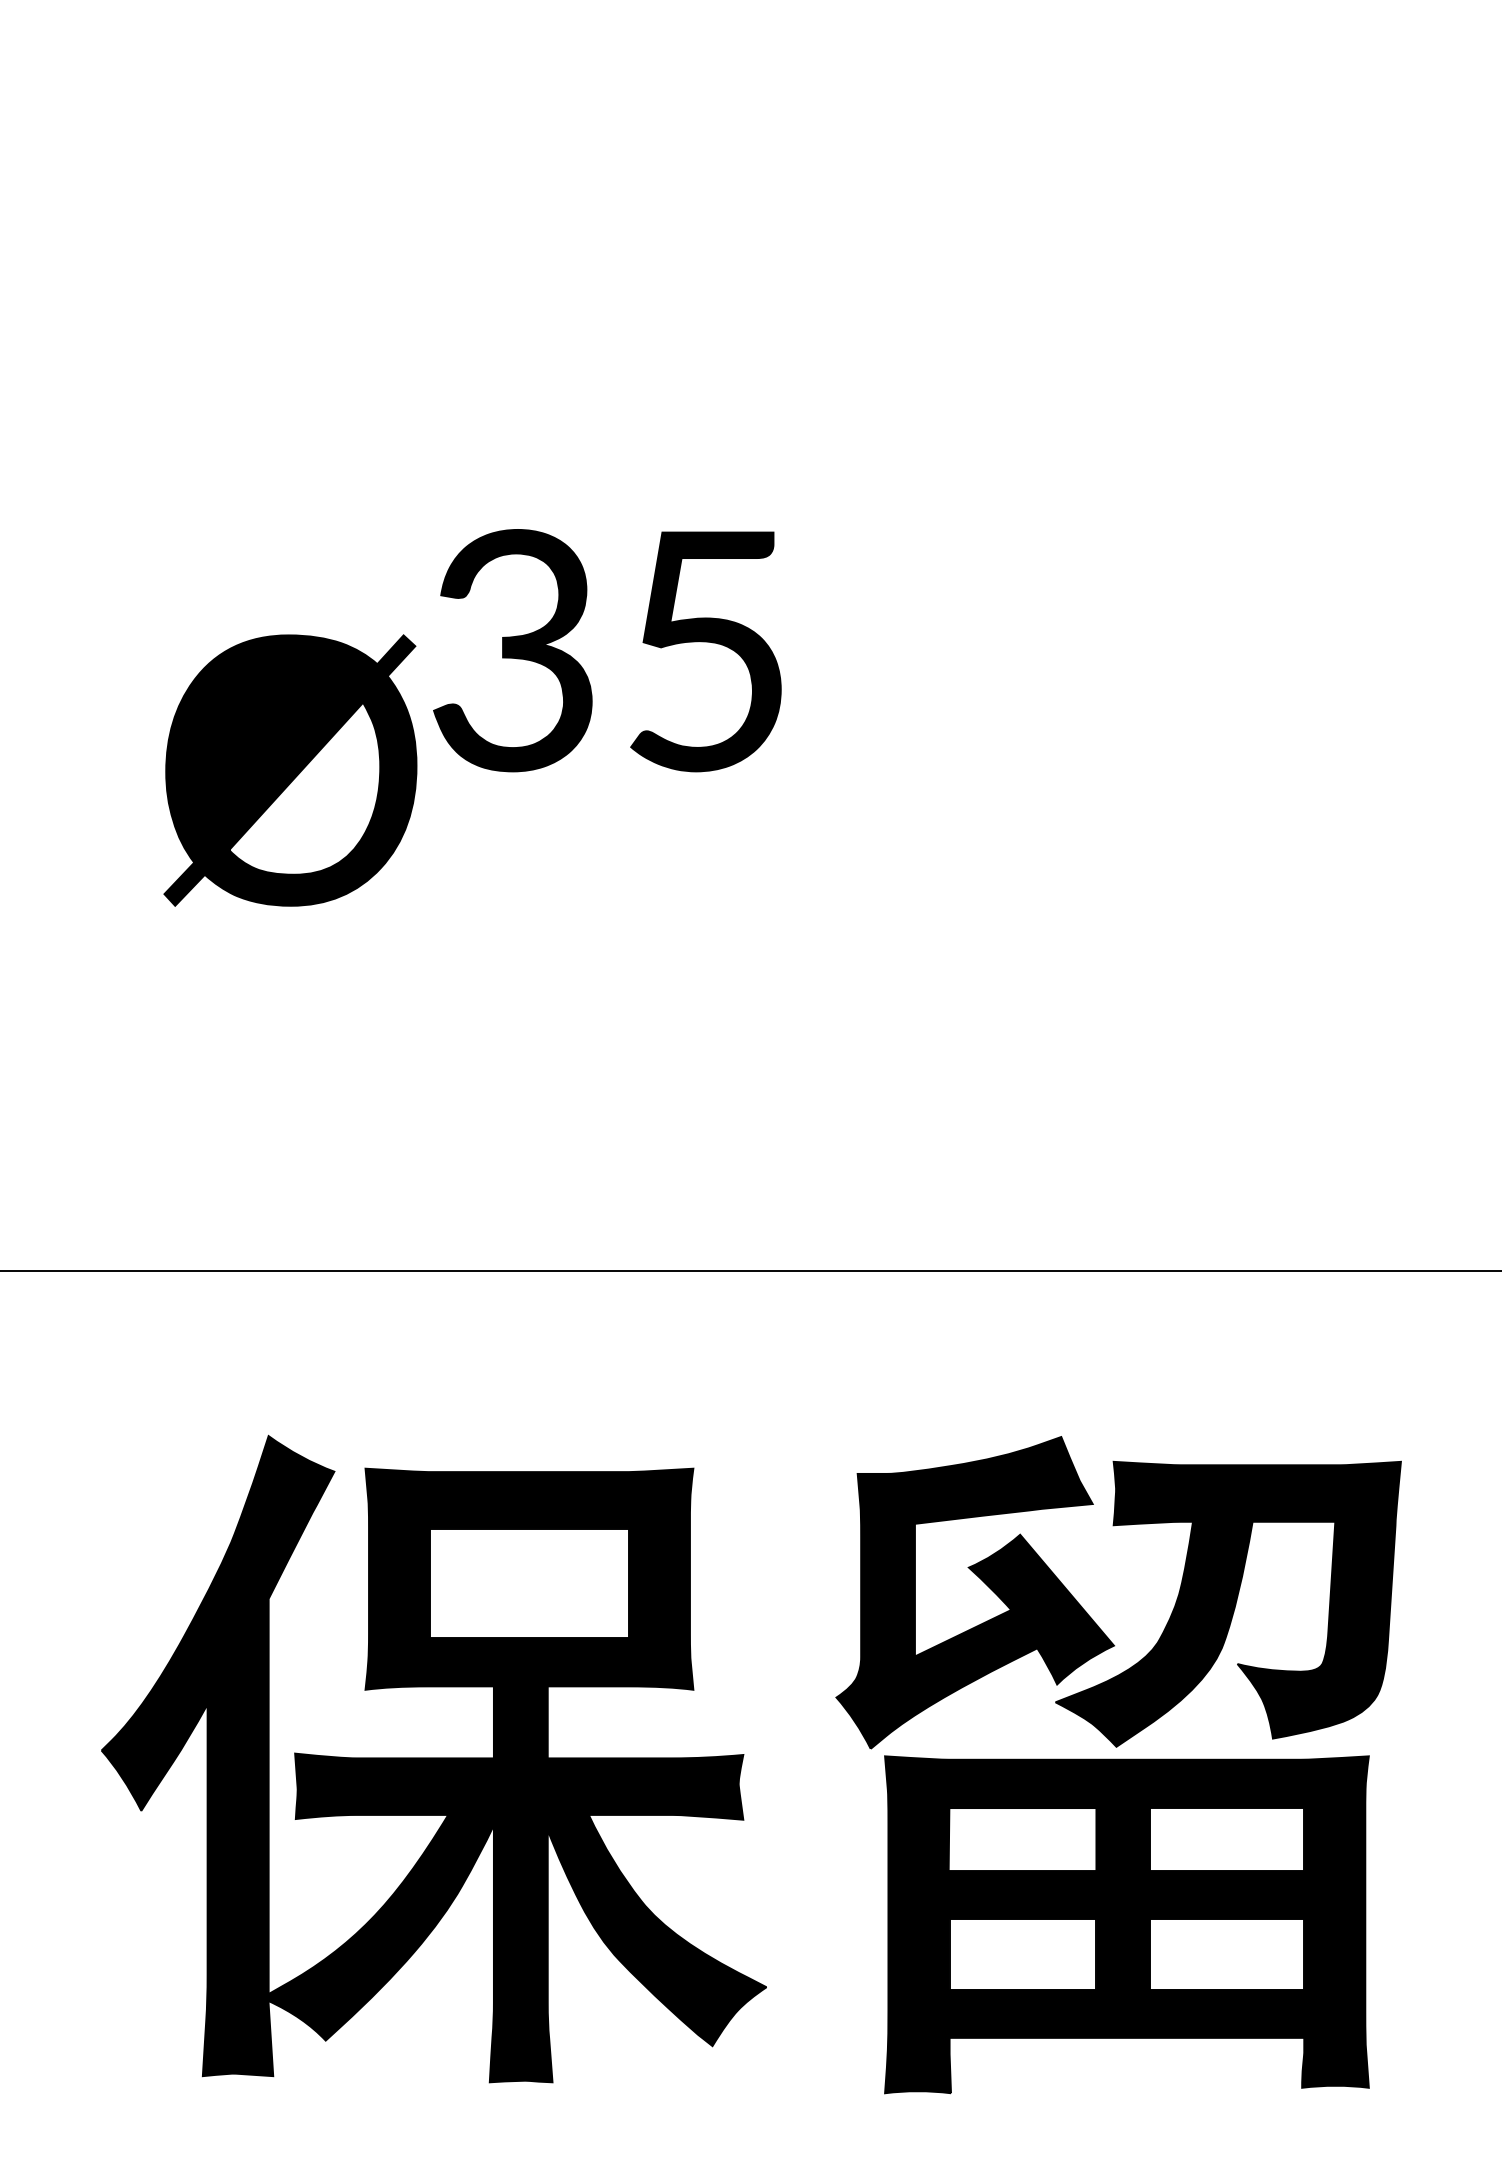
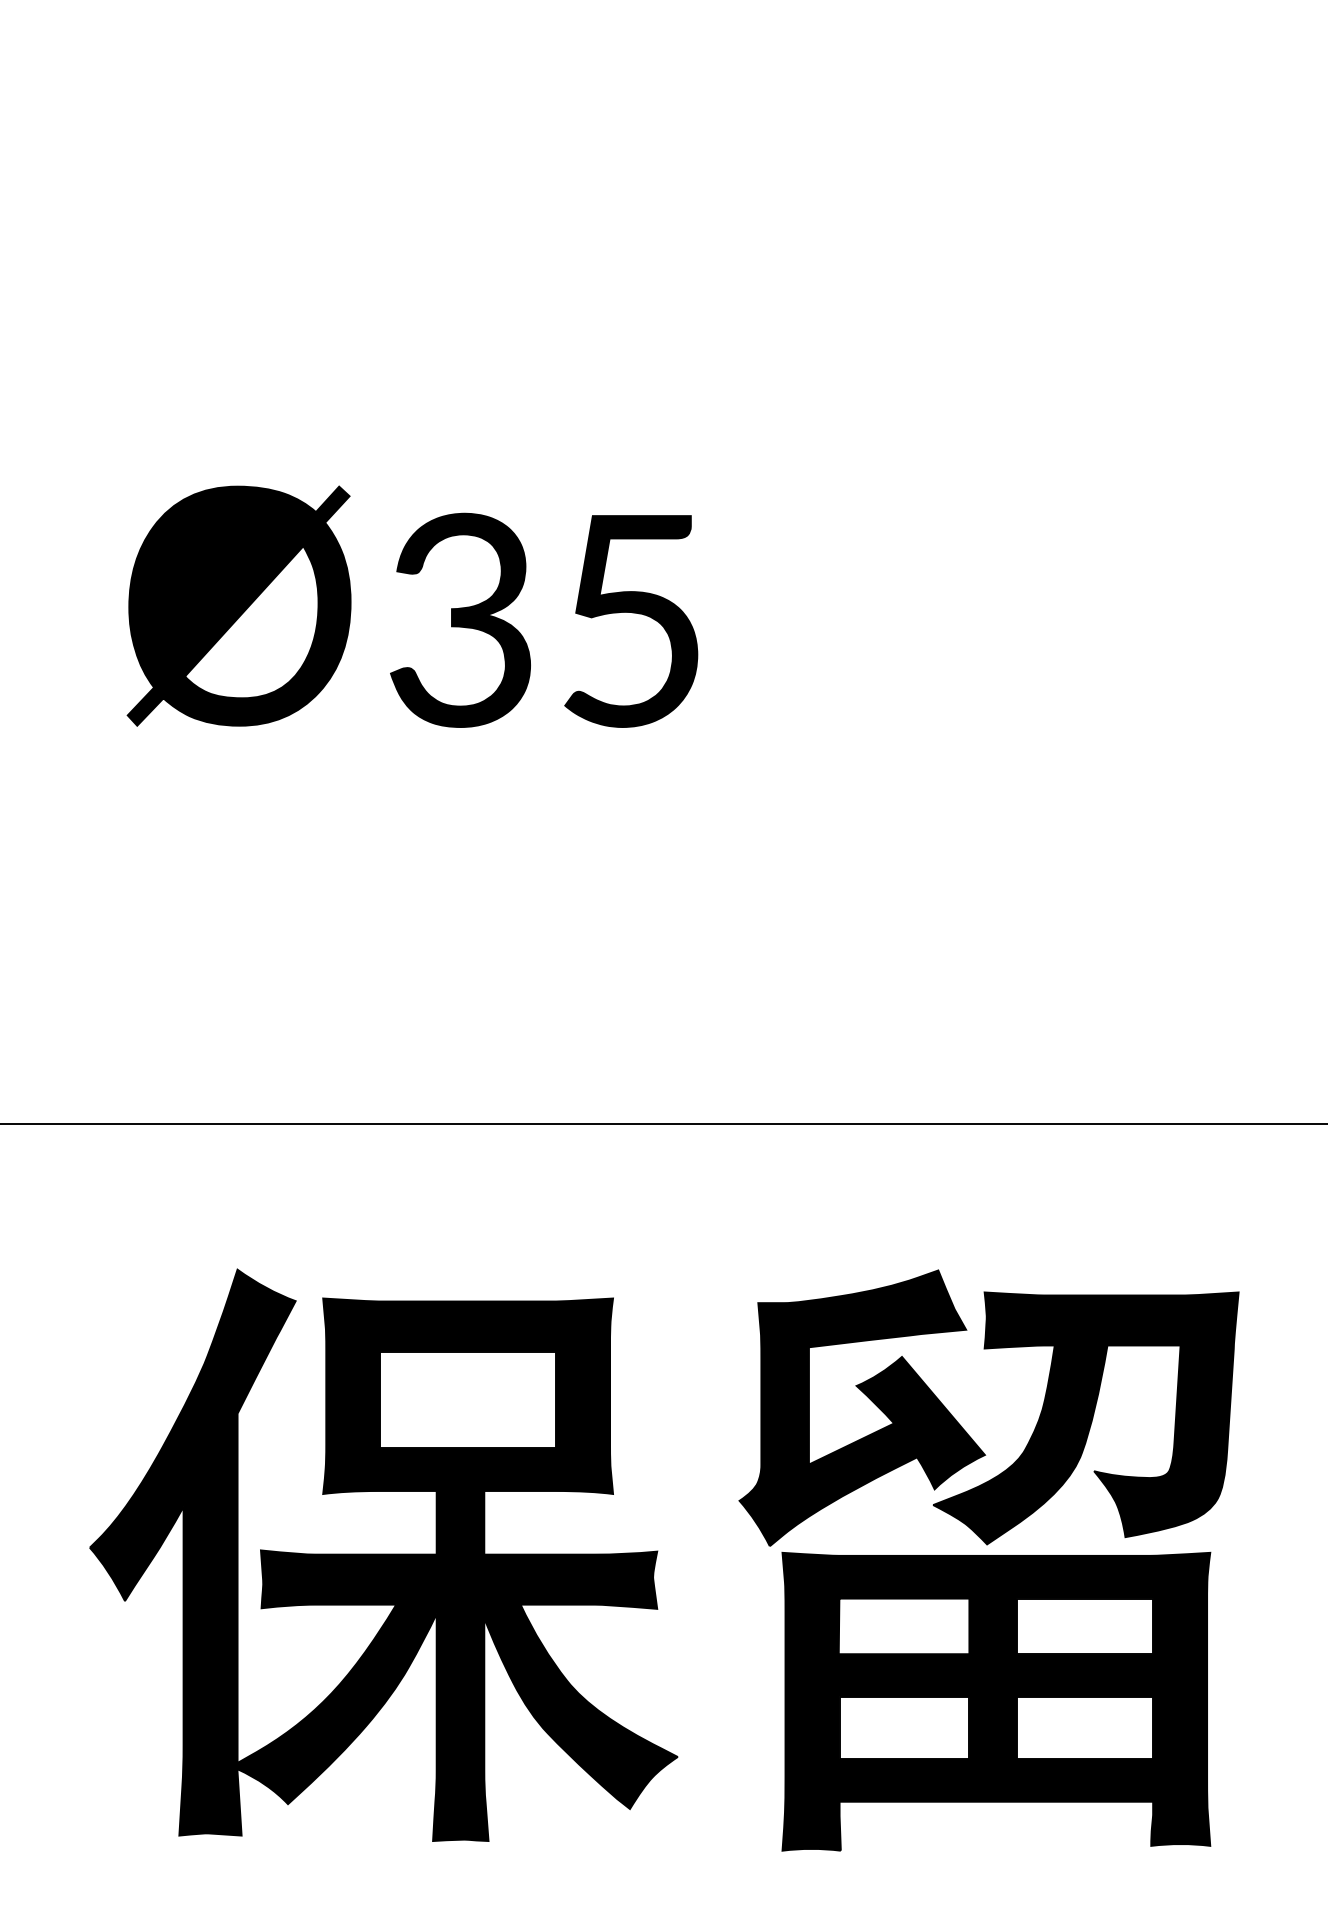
text: (607, 650) -> (544, 620), moved
part: (290, 770) -> (239, 606), moved

